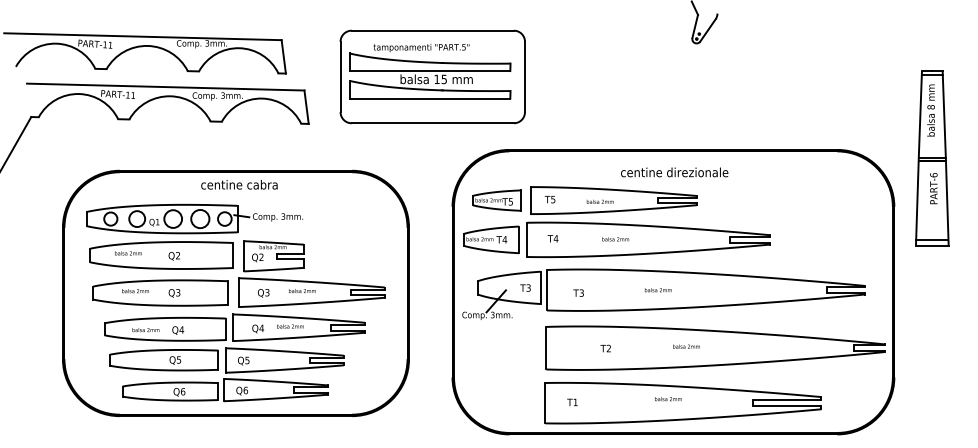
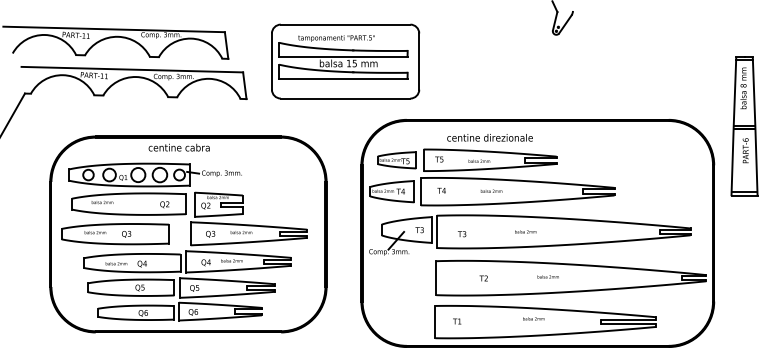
text: (674, 172) -> (489, 137), moved
text: (239, 184) -> (179, 147), moved
text: (173, 256) -> (164, 204), moved
part: (160, 292) -> (115, 233), moved

